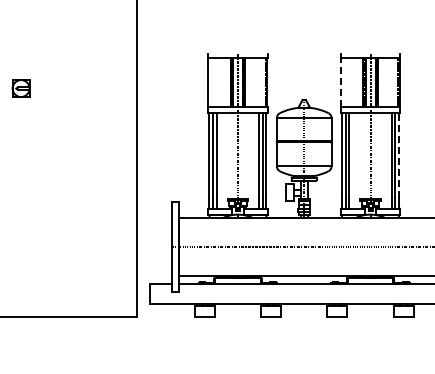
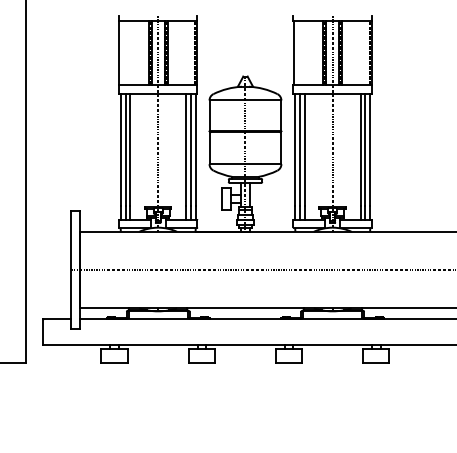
line: (341, 81) -> (294, 52), dashed -> solid
line: (399, 154) -> (370, 148), dashed -> solid

